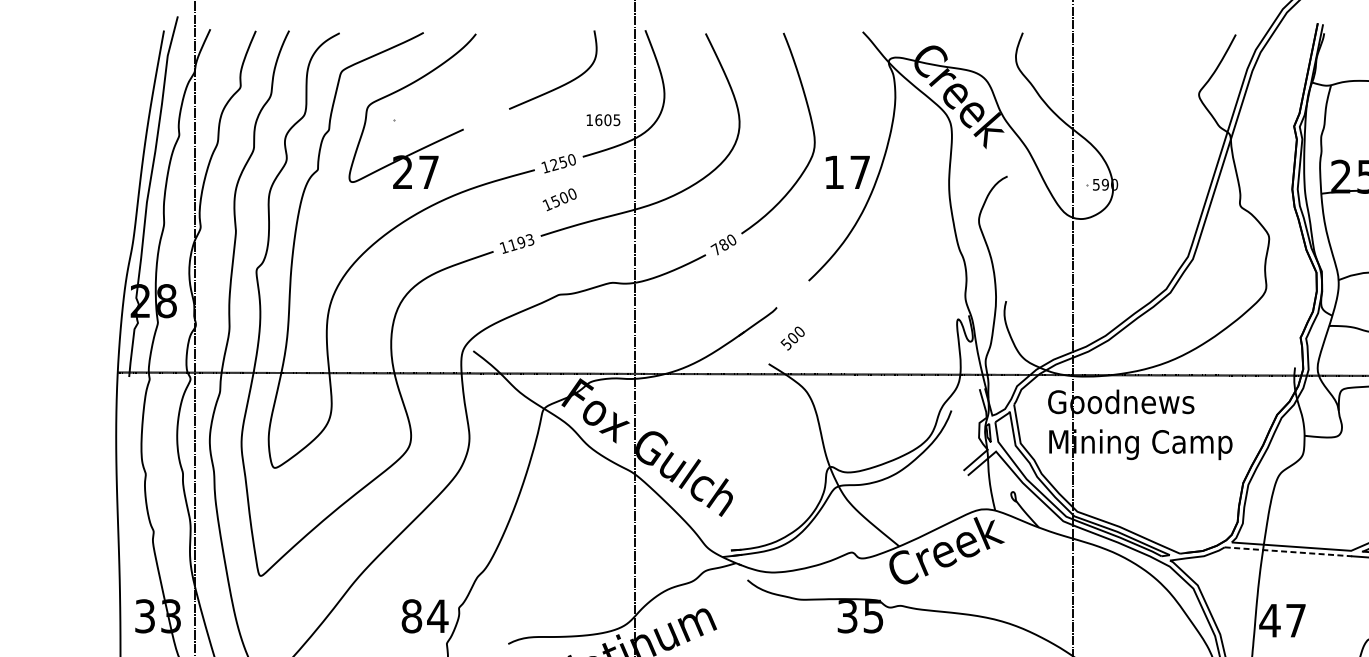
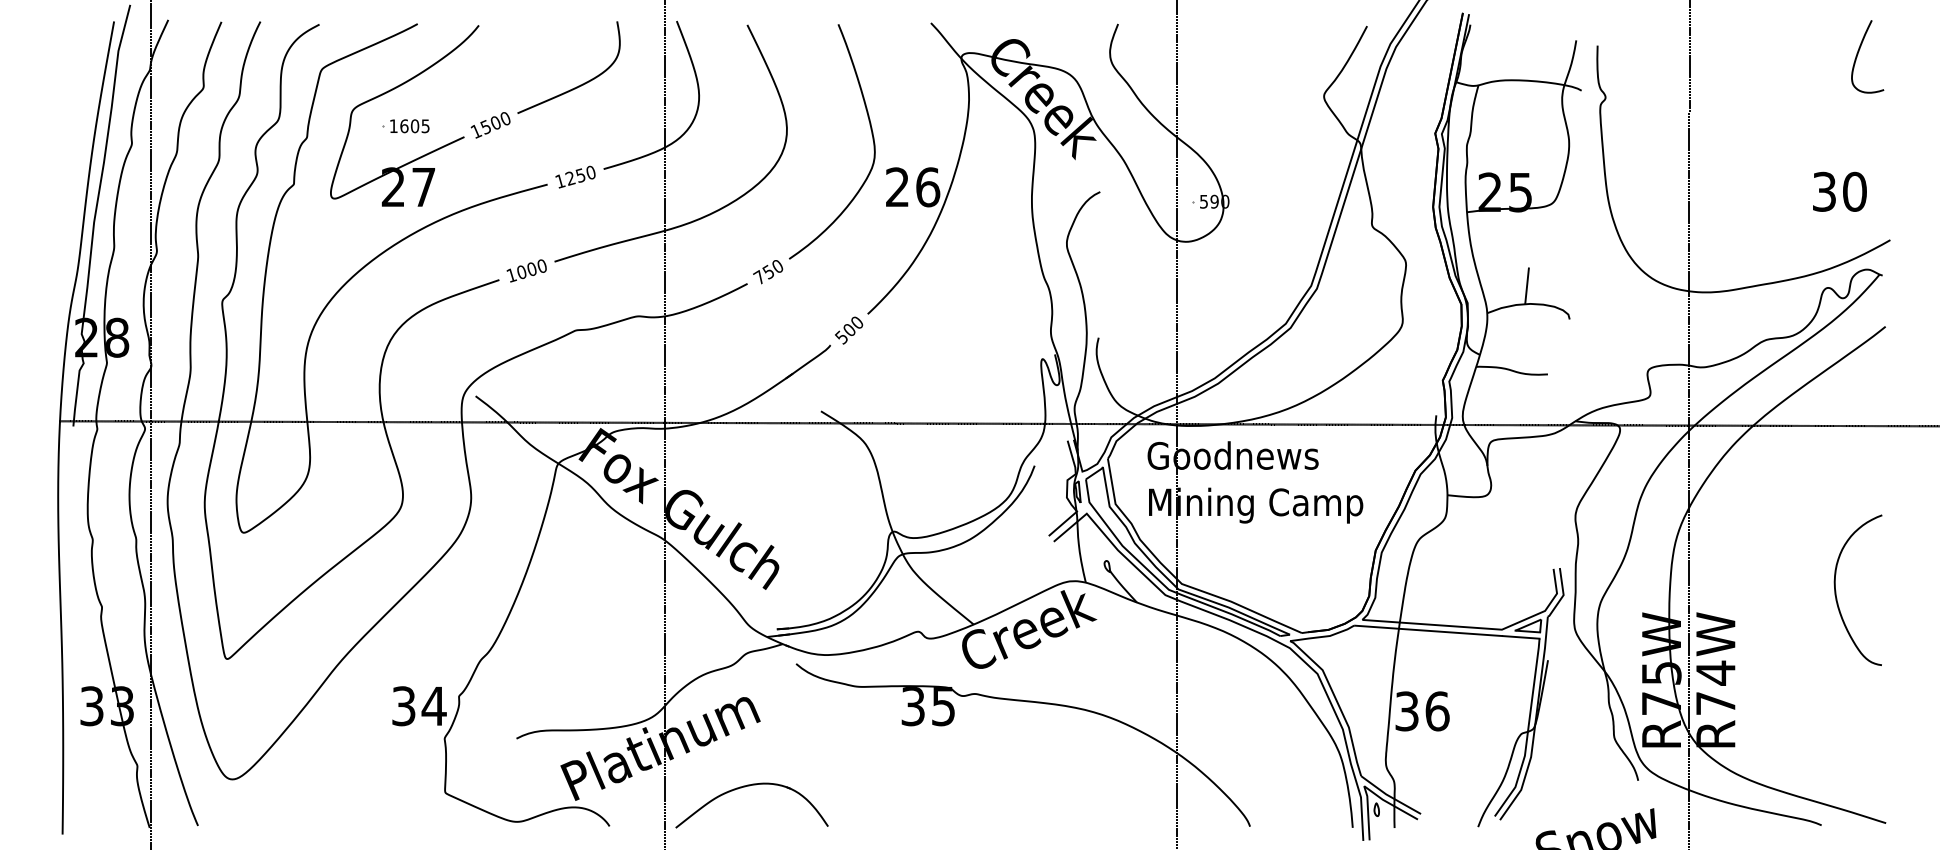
text: (603, 120) -> (409, 126), moved
text: (847, 172) -> (913, 187), 17 -> 26
text: (559, 199) -> (490, 125), moved
text: (521, 242) -> (531, 269), 1193 -> 1000
text: (723, 244) -> (768, 271), 780 -> 750
text: (793, 338) -> (849, 330), moved
line: (1288, 551) -> (1428, 630), dashed -> solid
text: (411, 616) -> (403, 706), 84 -> 34
text: (1282, 620) -> (1421, 711), 47 -> 36

